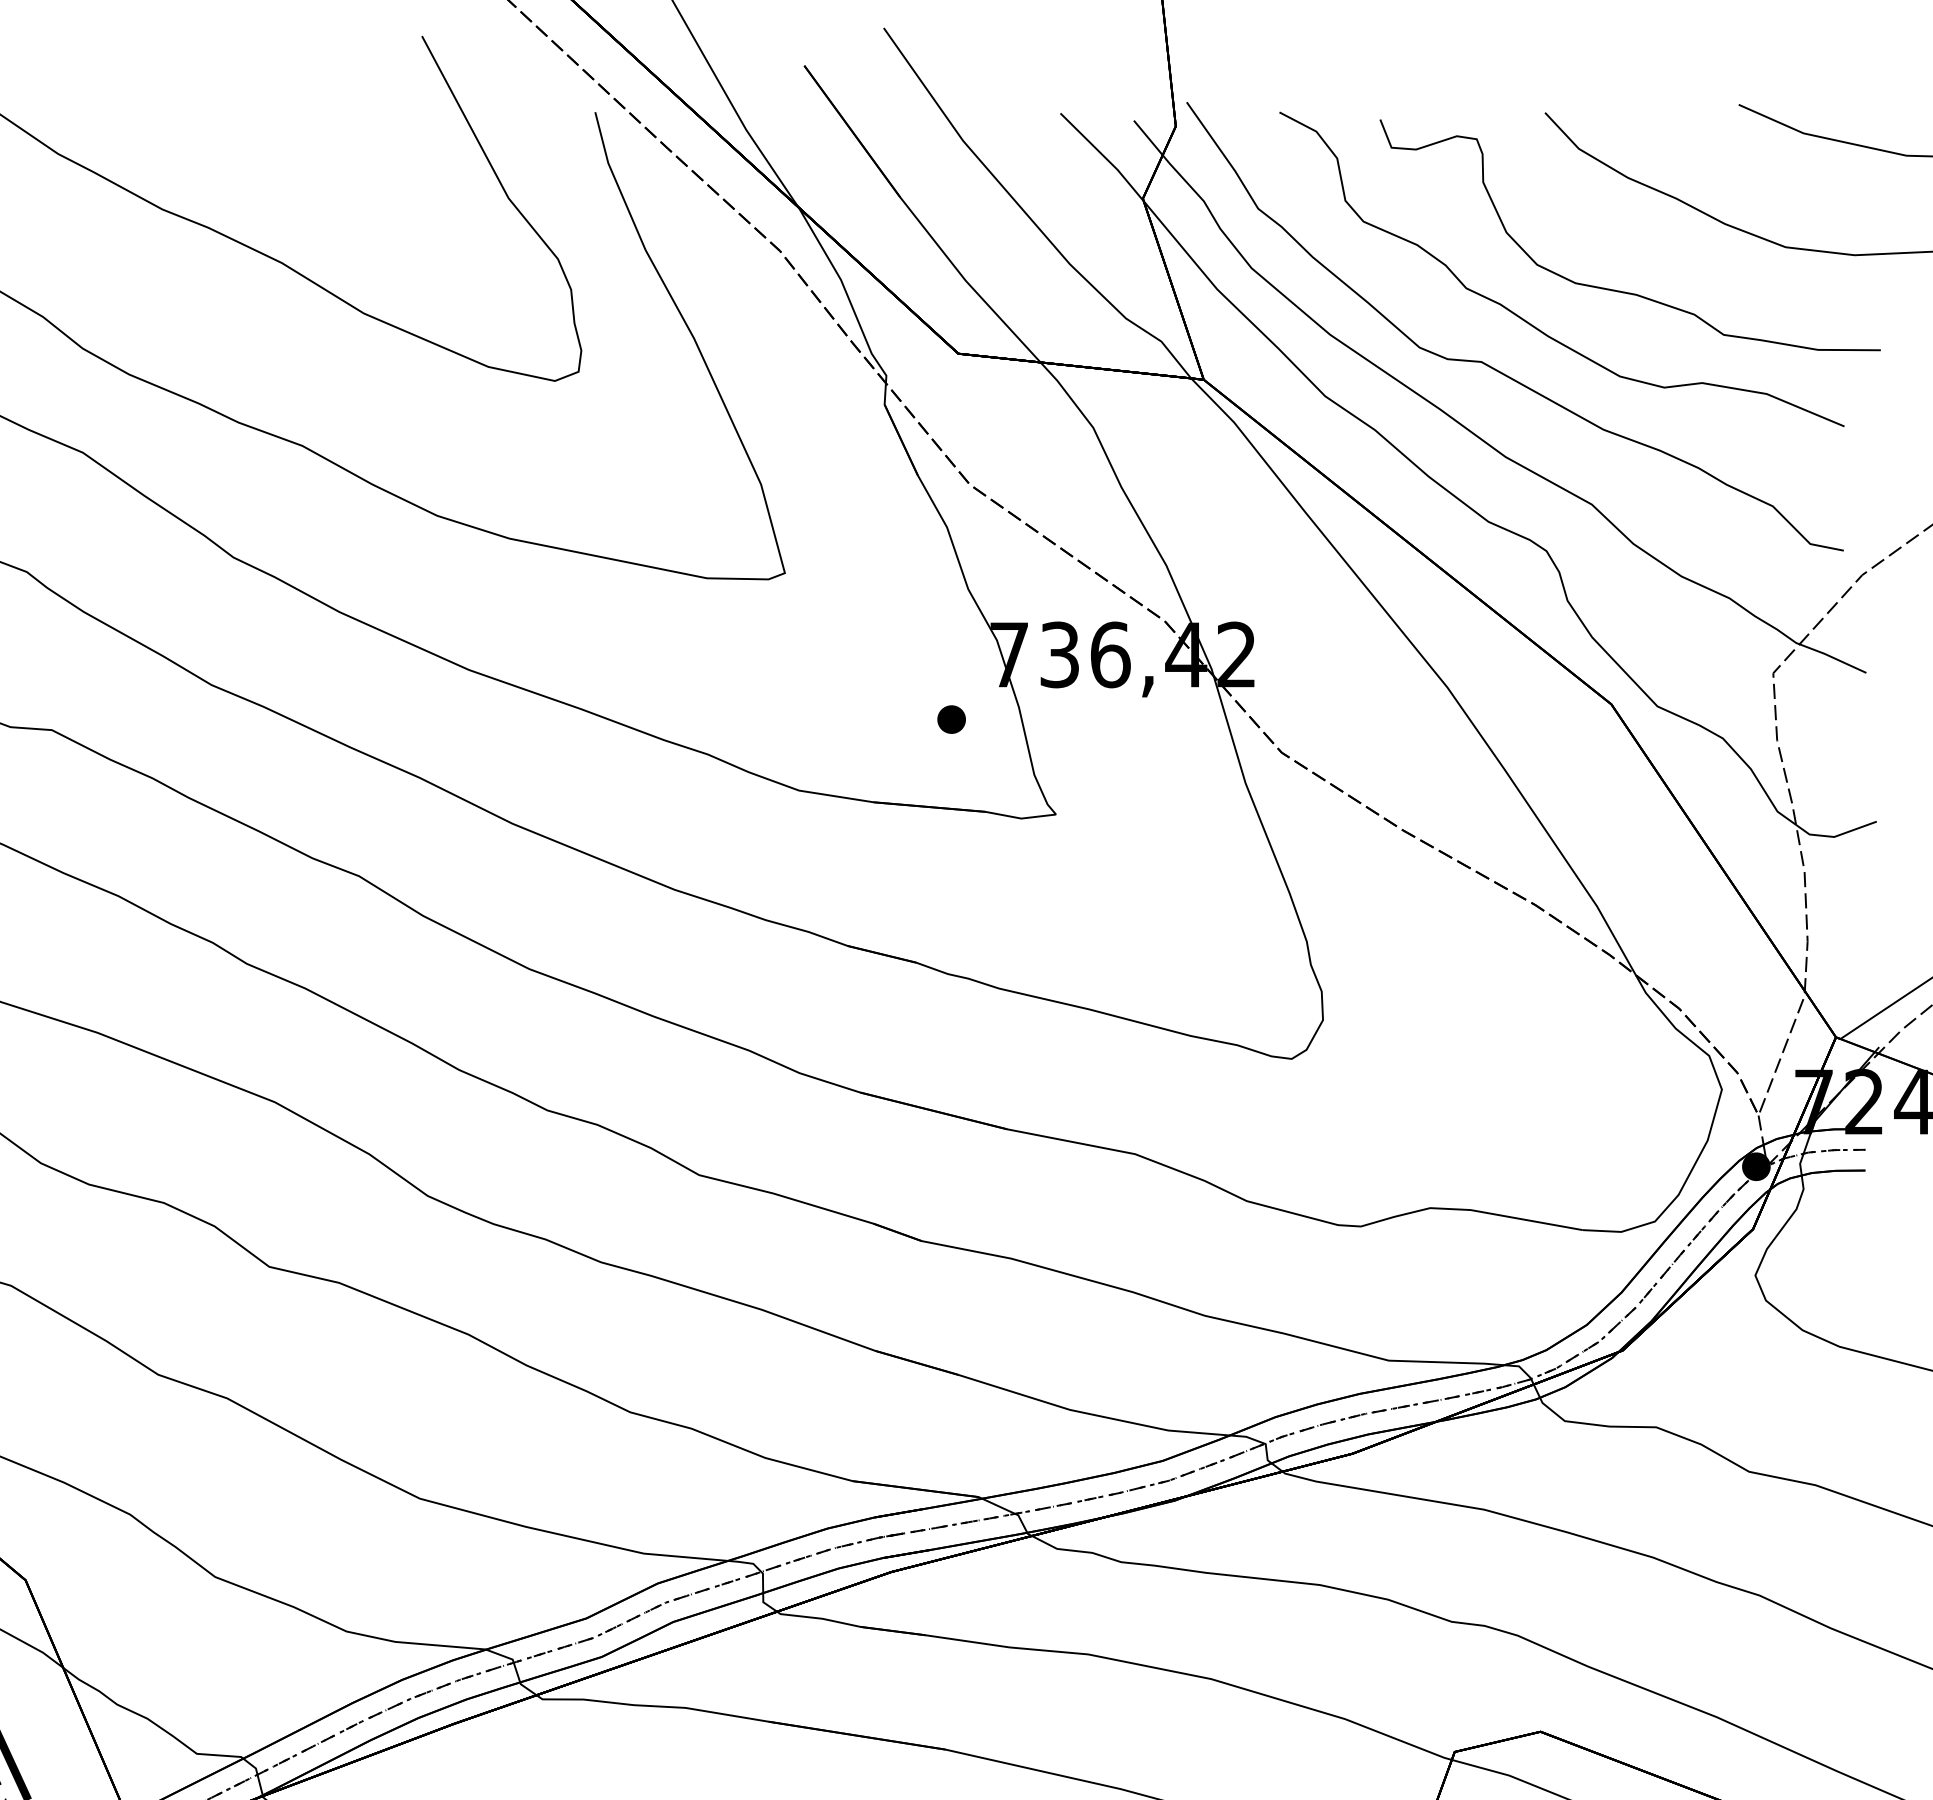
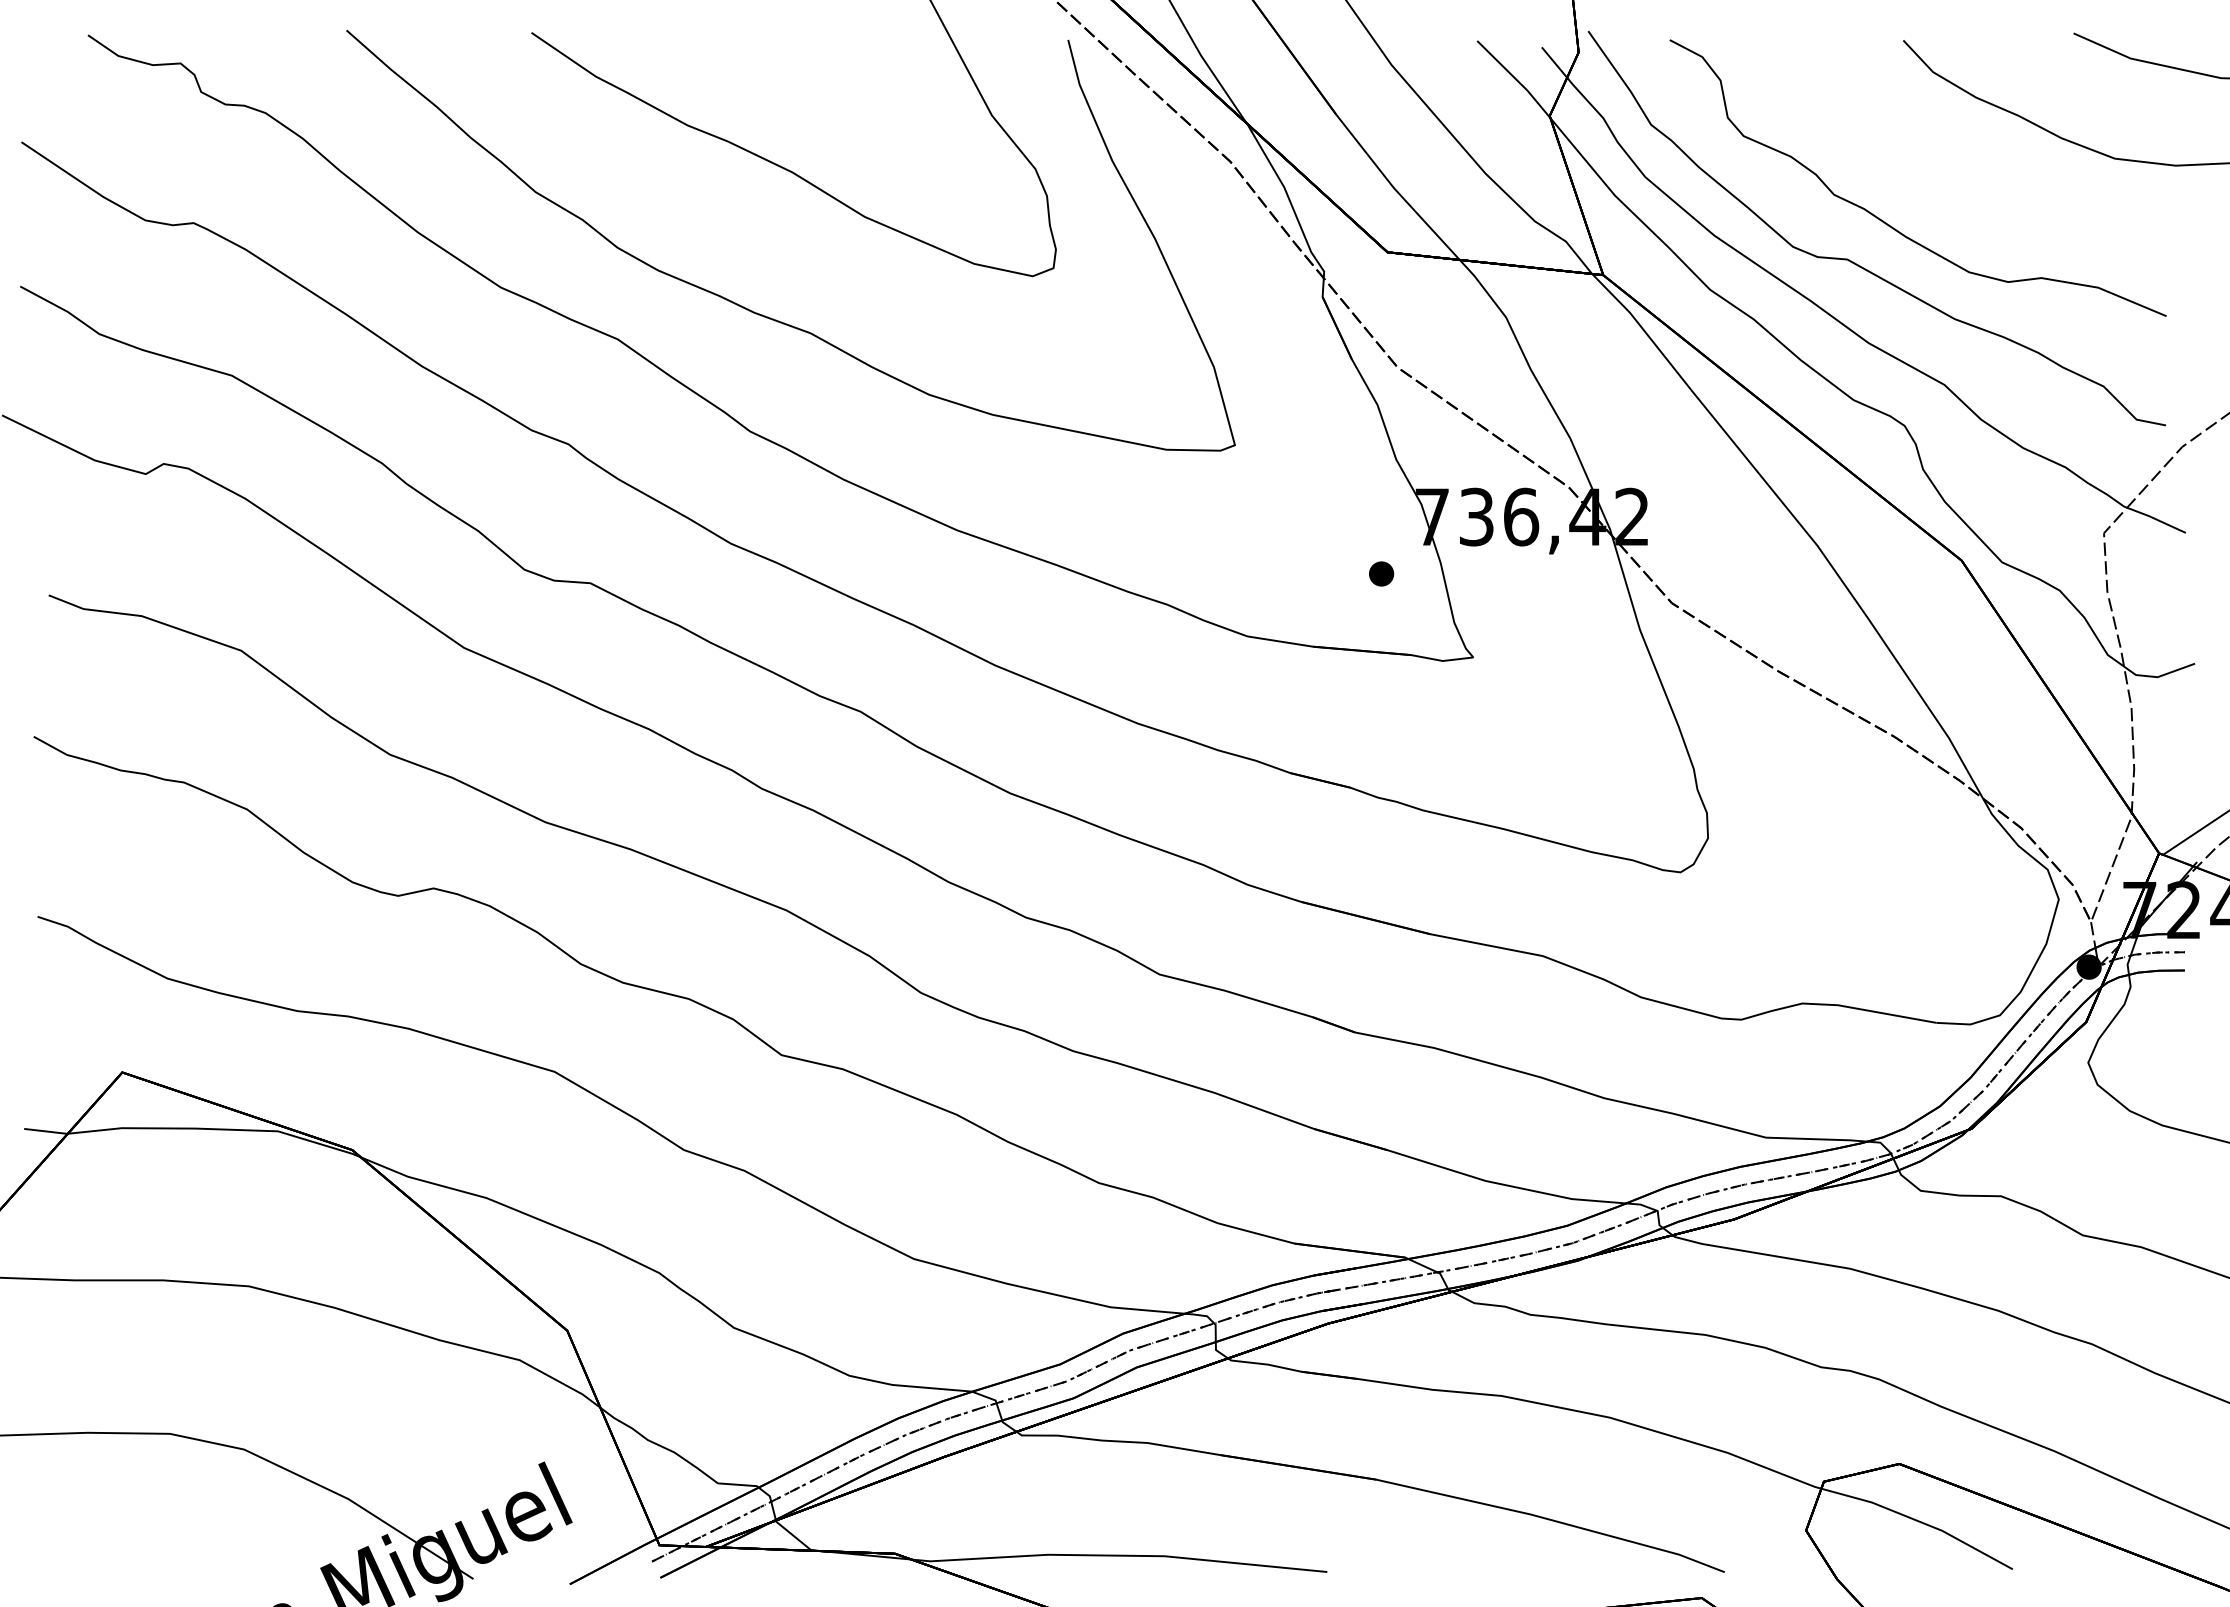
curve: (1620, 290) -> (1969, 196), removed

